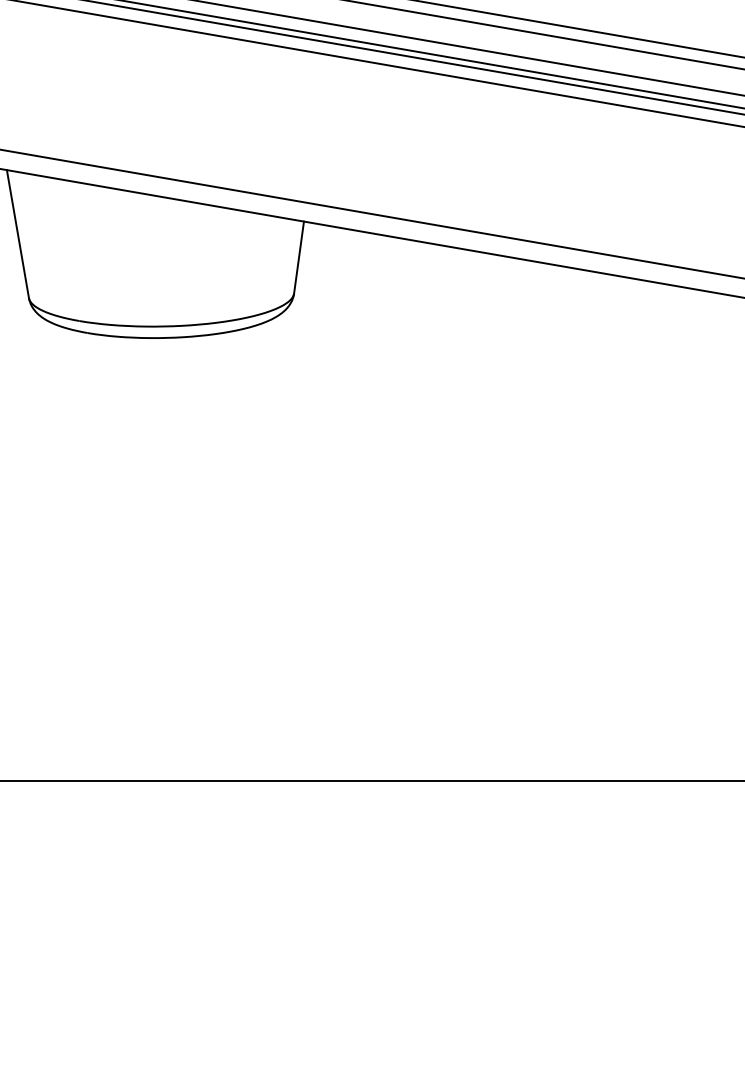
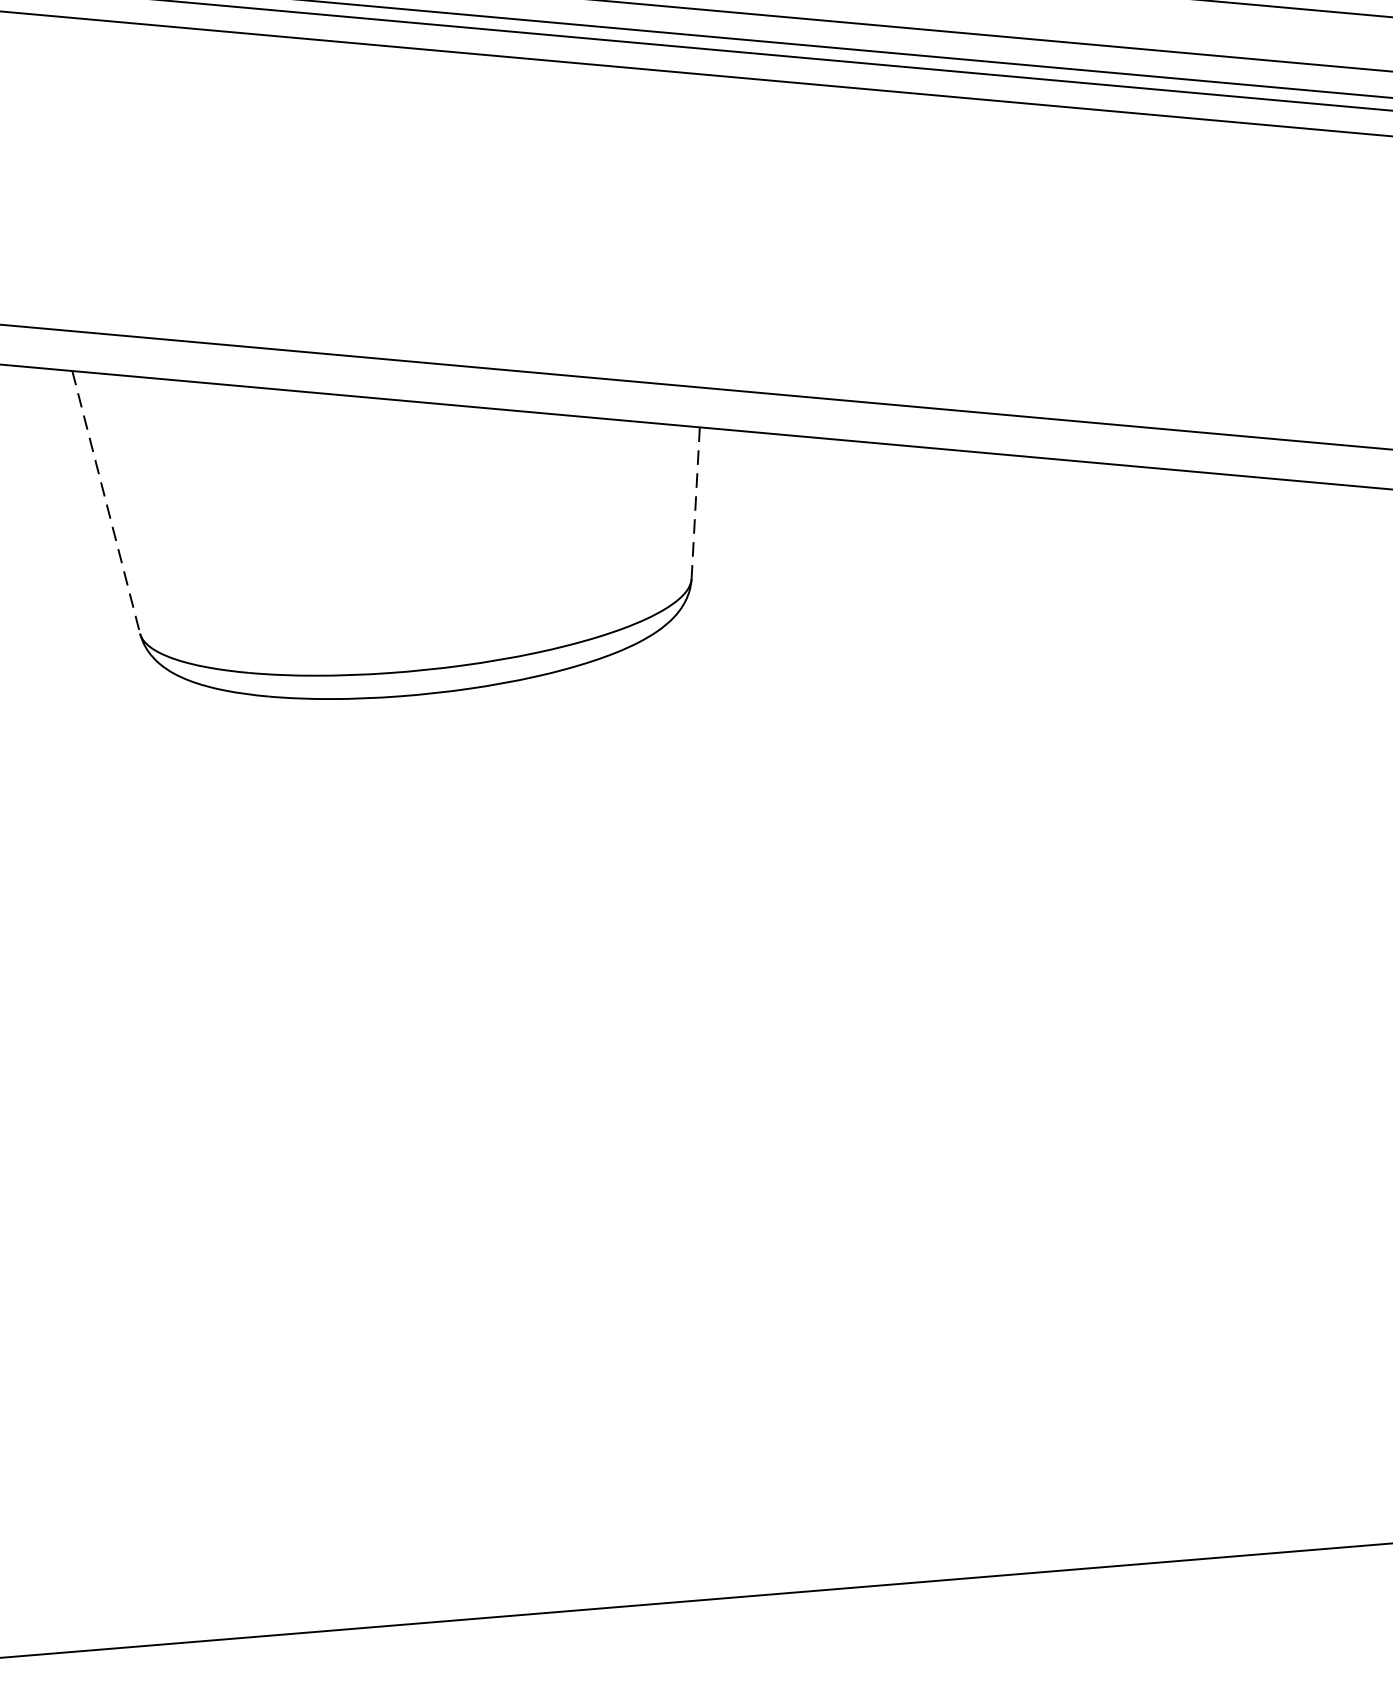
line: (17, 234) -> (105, 503), solid -> dashed
line: (298, 258) -> (694, 505), solid -> dashed

